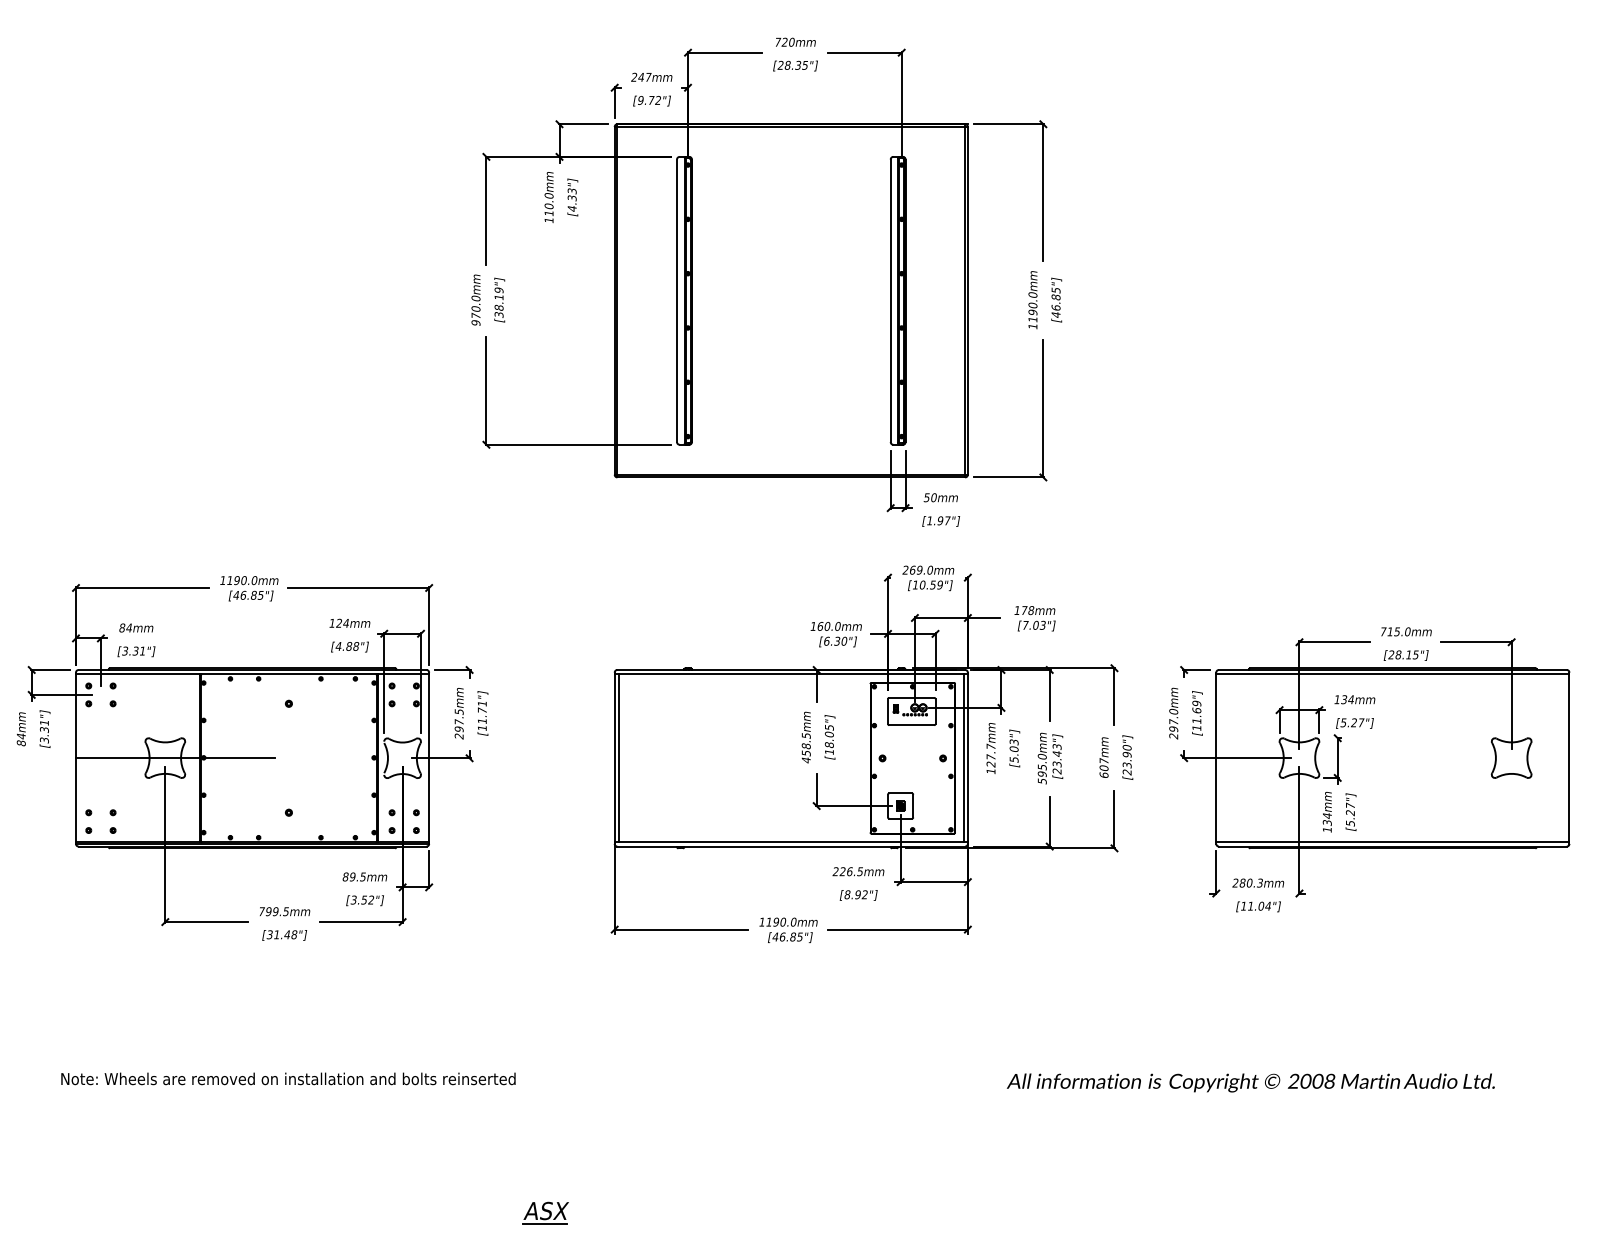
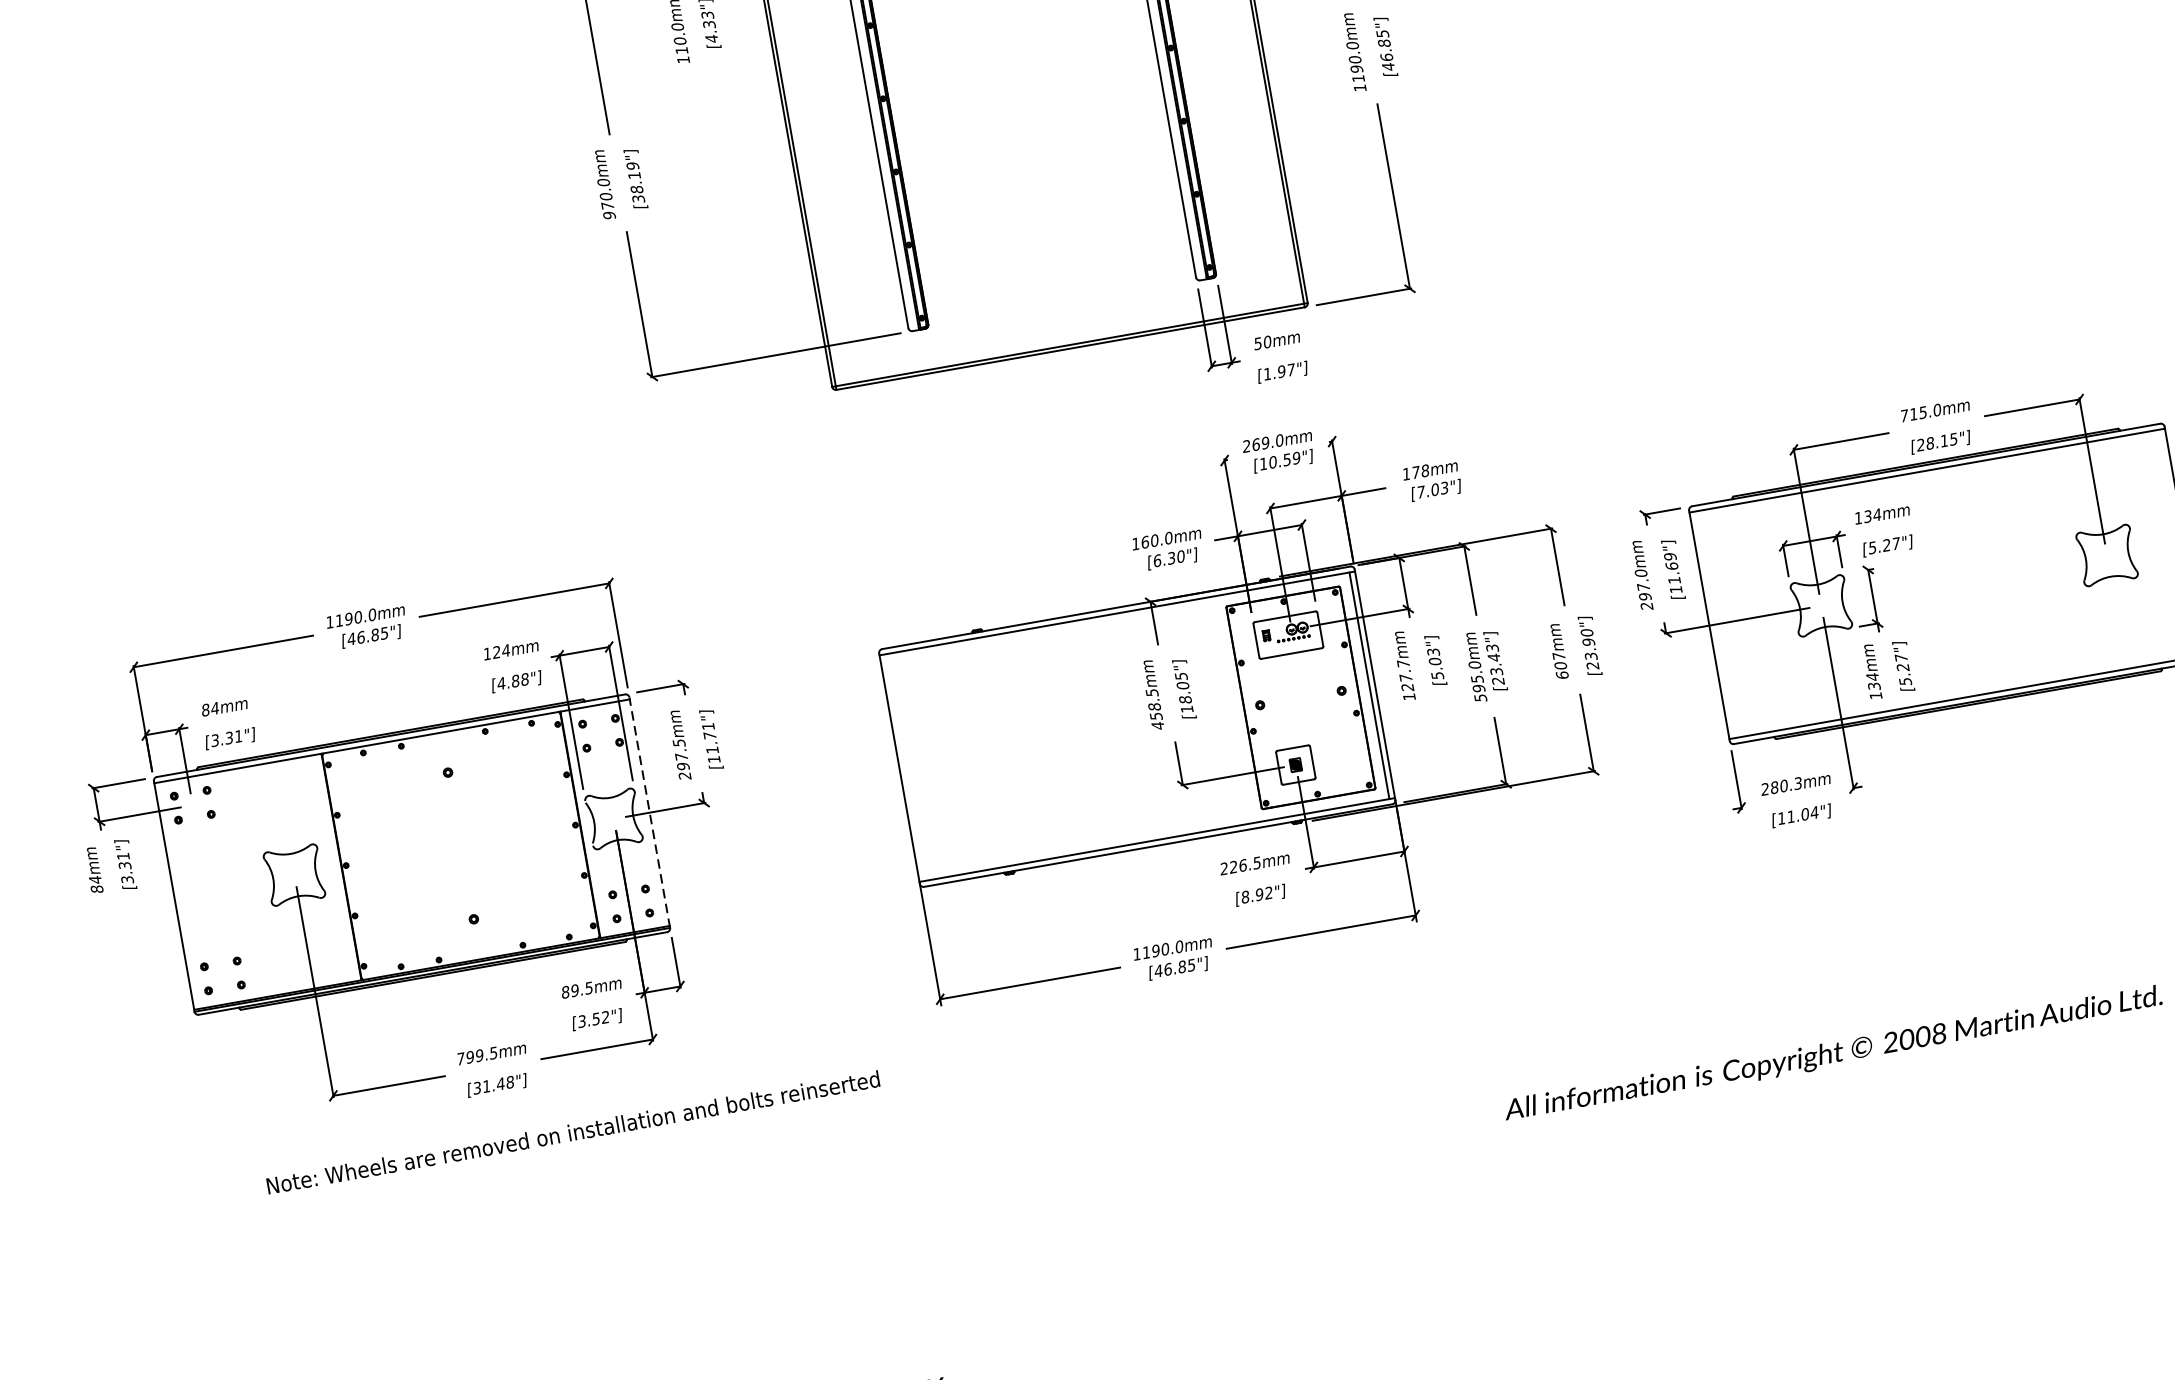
line: (175, 758) -> (308, 873), removed
line: (429, 758) -> (650, 812), solid -> dashed
line: (618, 758) -> (904, 768), removed
text: (288, 1078) -> (573, 1131), moved

